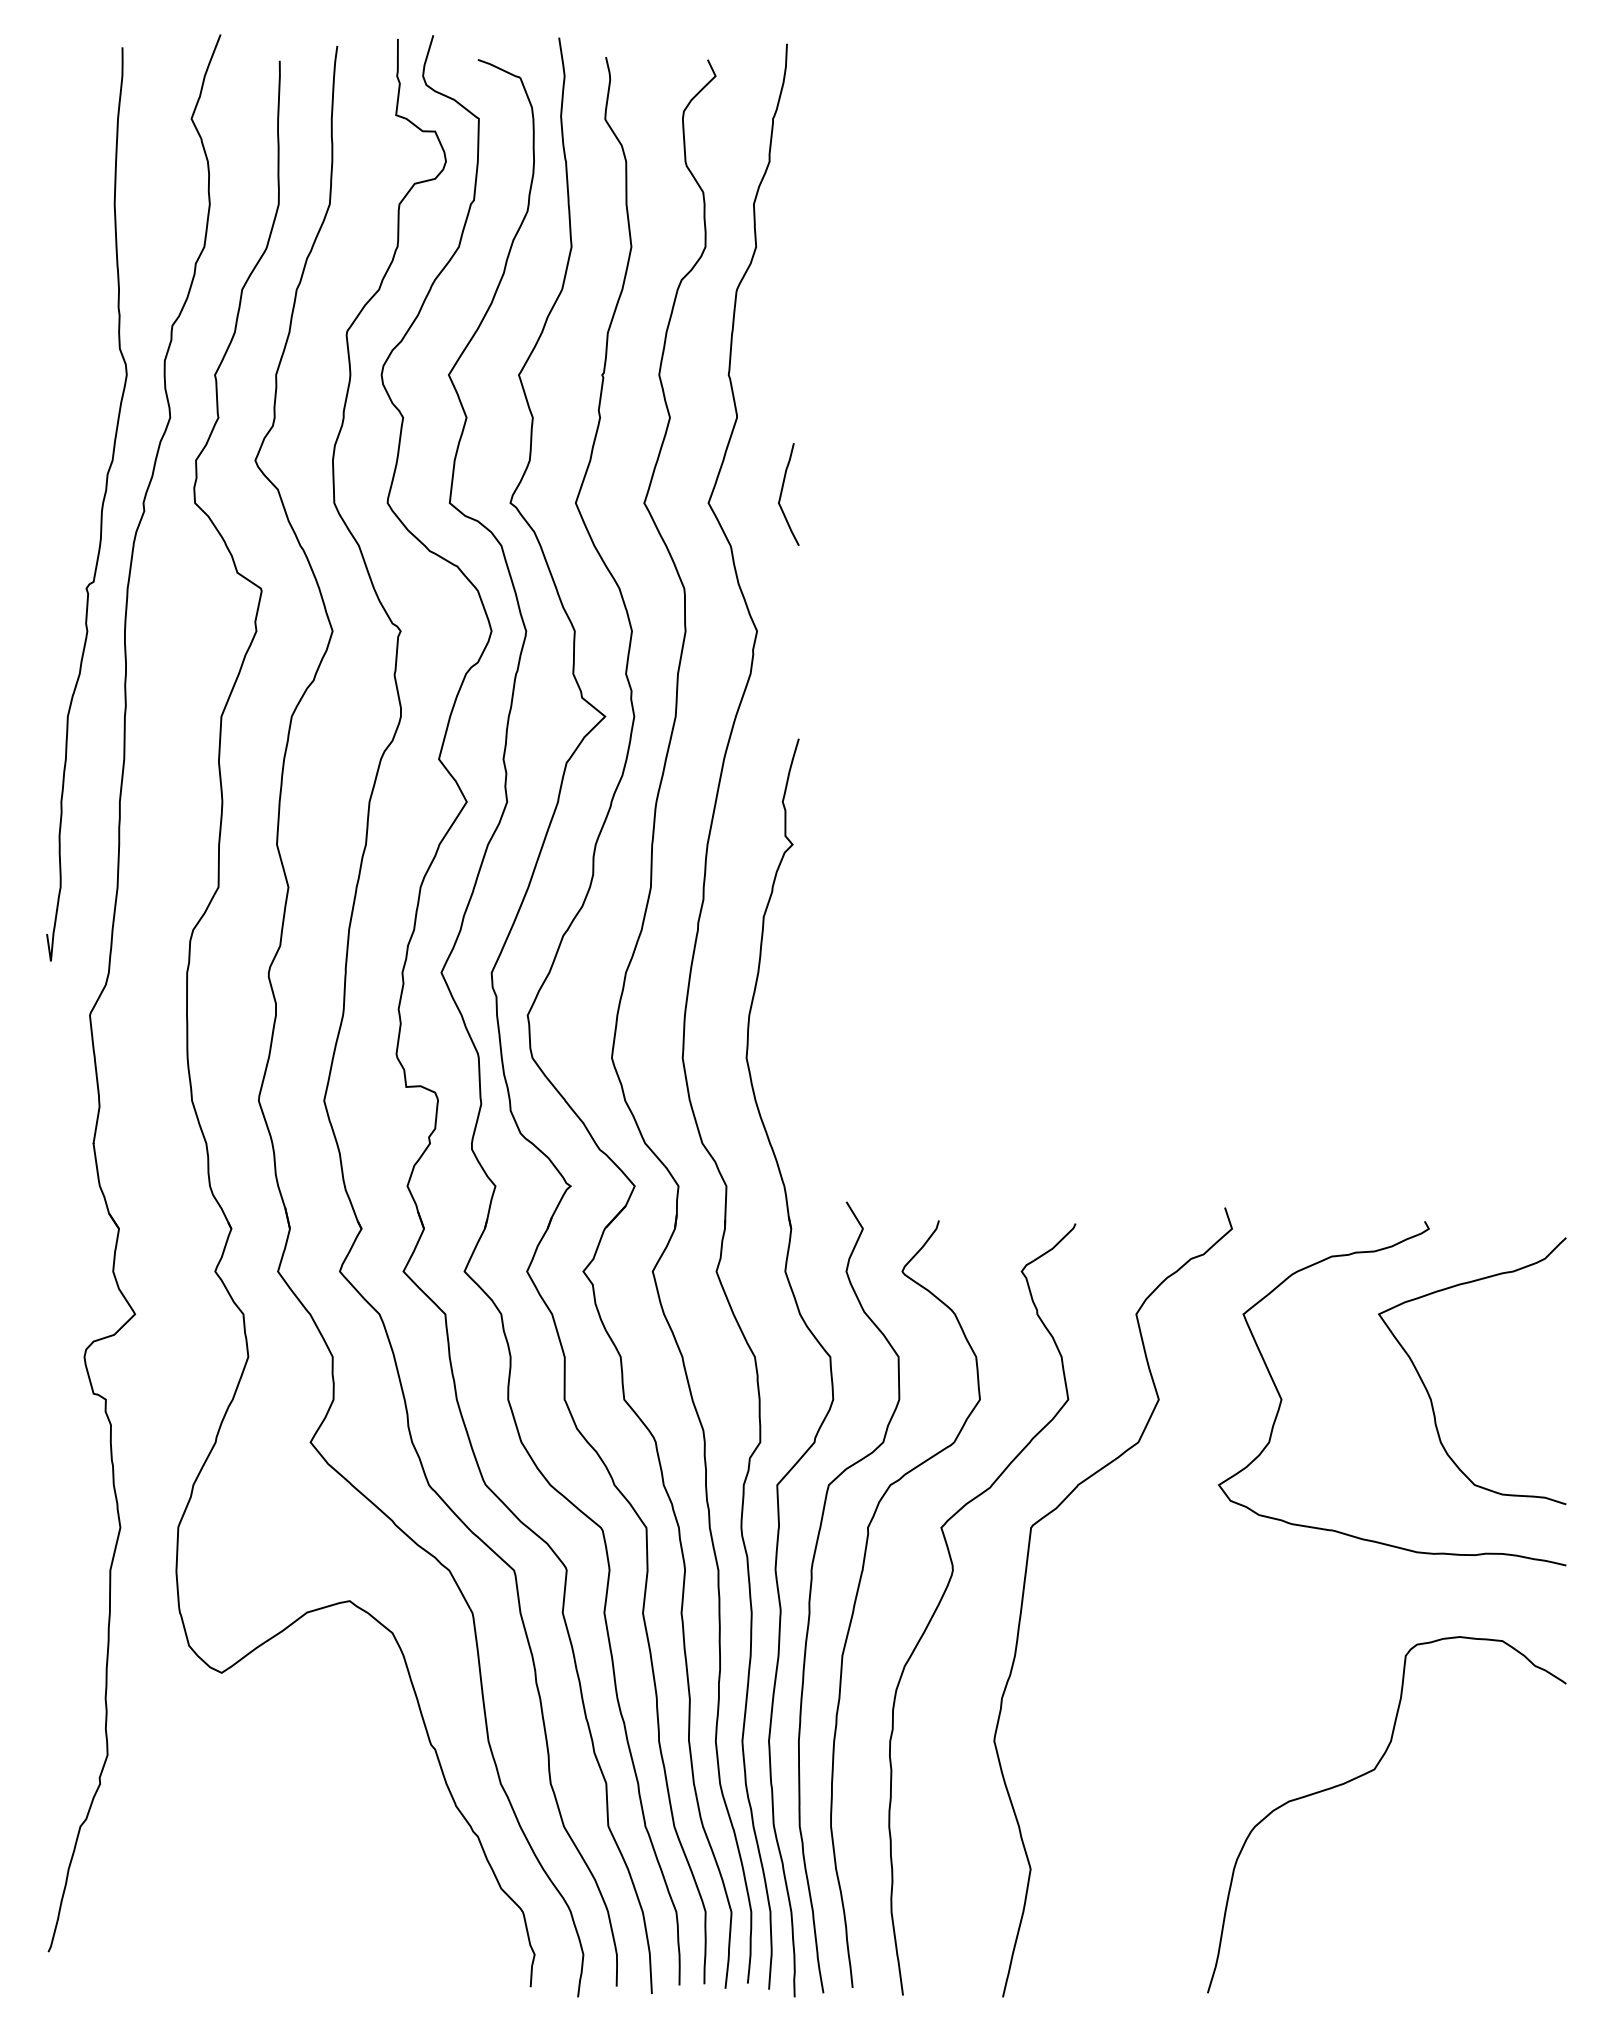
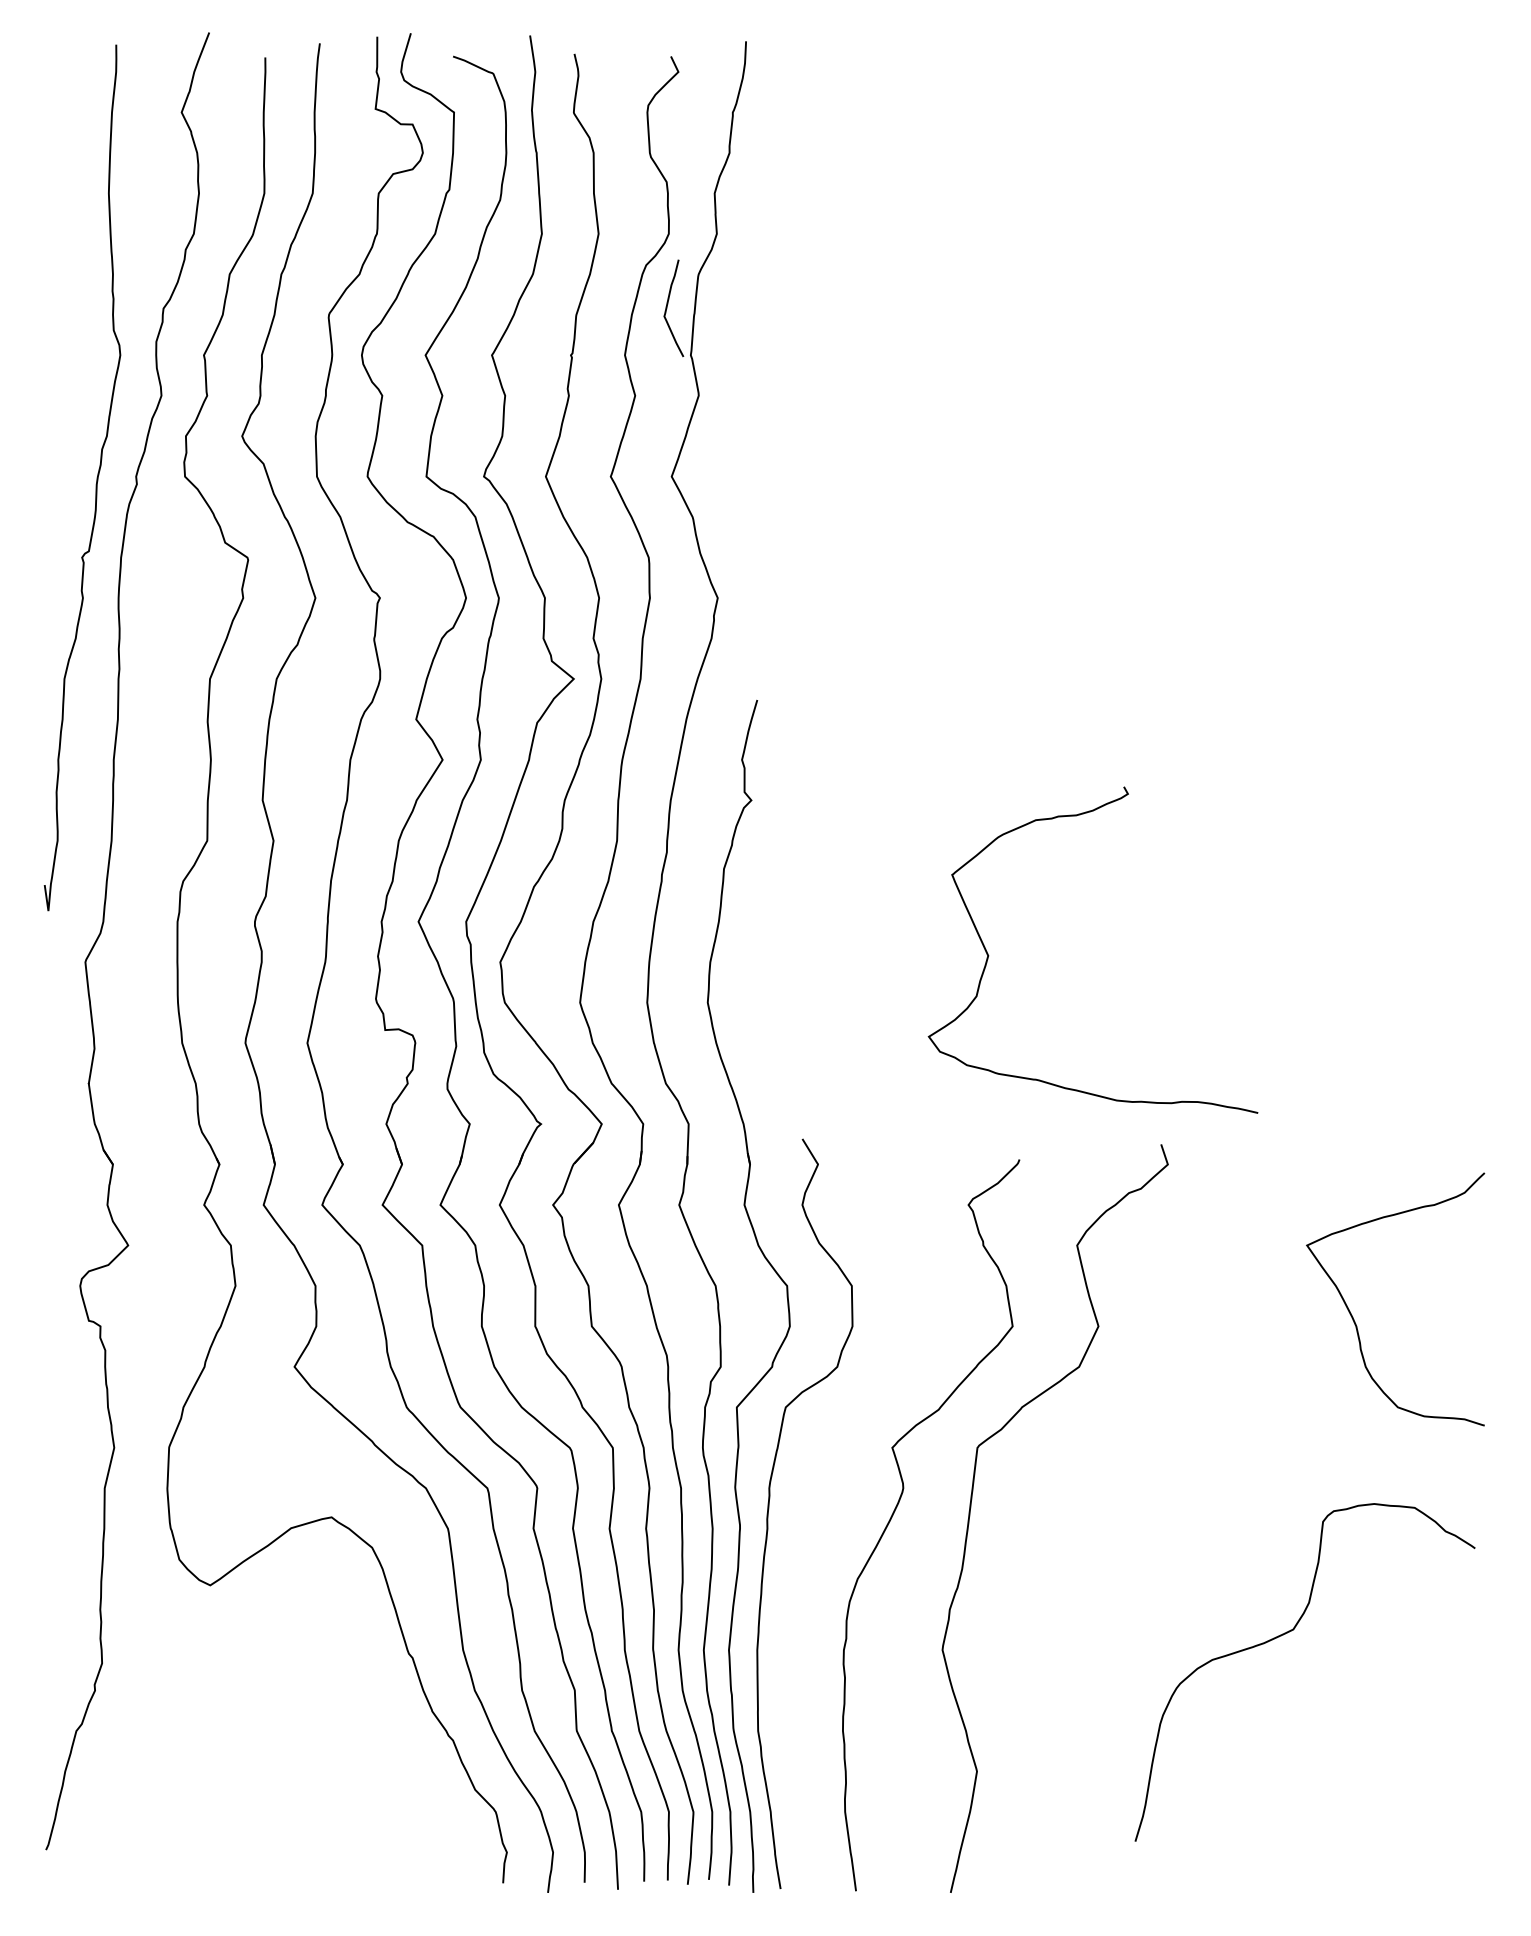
curve: (782, 492) -> (667, 306), moved
curve: (1282, 1399) -> (989, 955), moved
curve: (858, 1592) -> (813, 1509), removed
curve: (1366, 1774) -> (1285, 1634), moved

